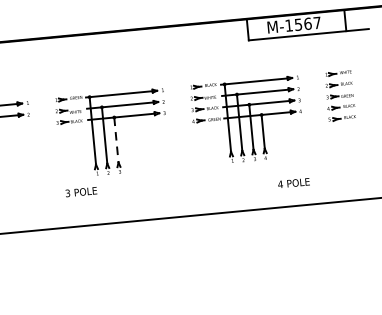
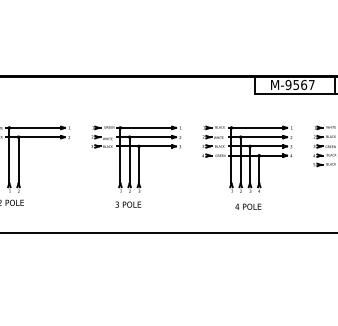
text: (288, 25) -> (288, 84), M-1567 -> M-9567
line: (115, 139) -> (138, 164), dashed -> solid
text: (294, 182) -> (248, 206), moved
text: (81, 191) -> (128, 204), moved

